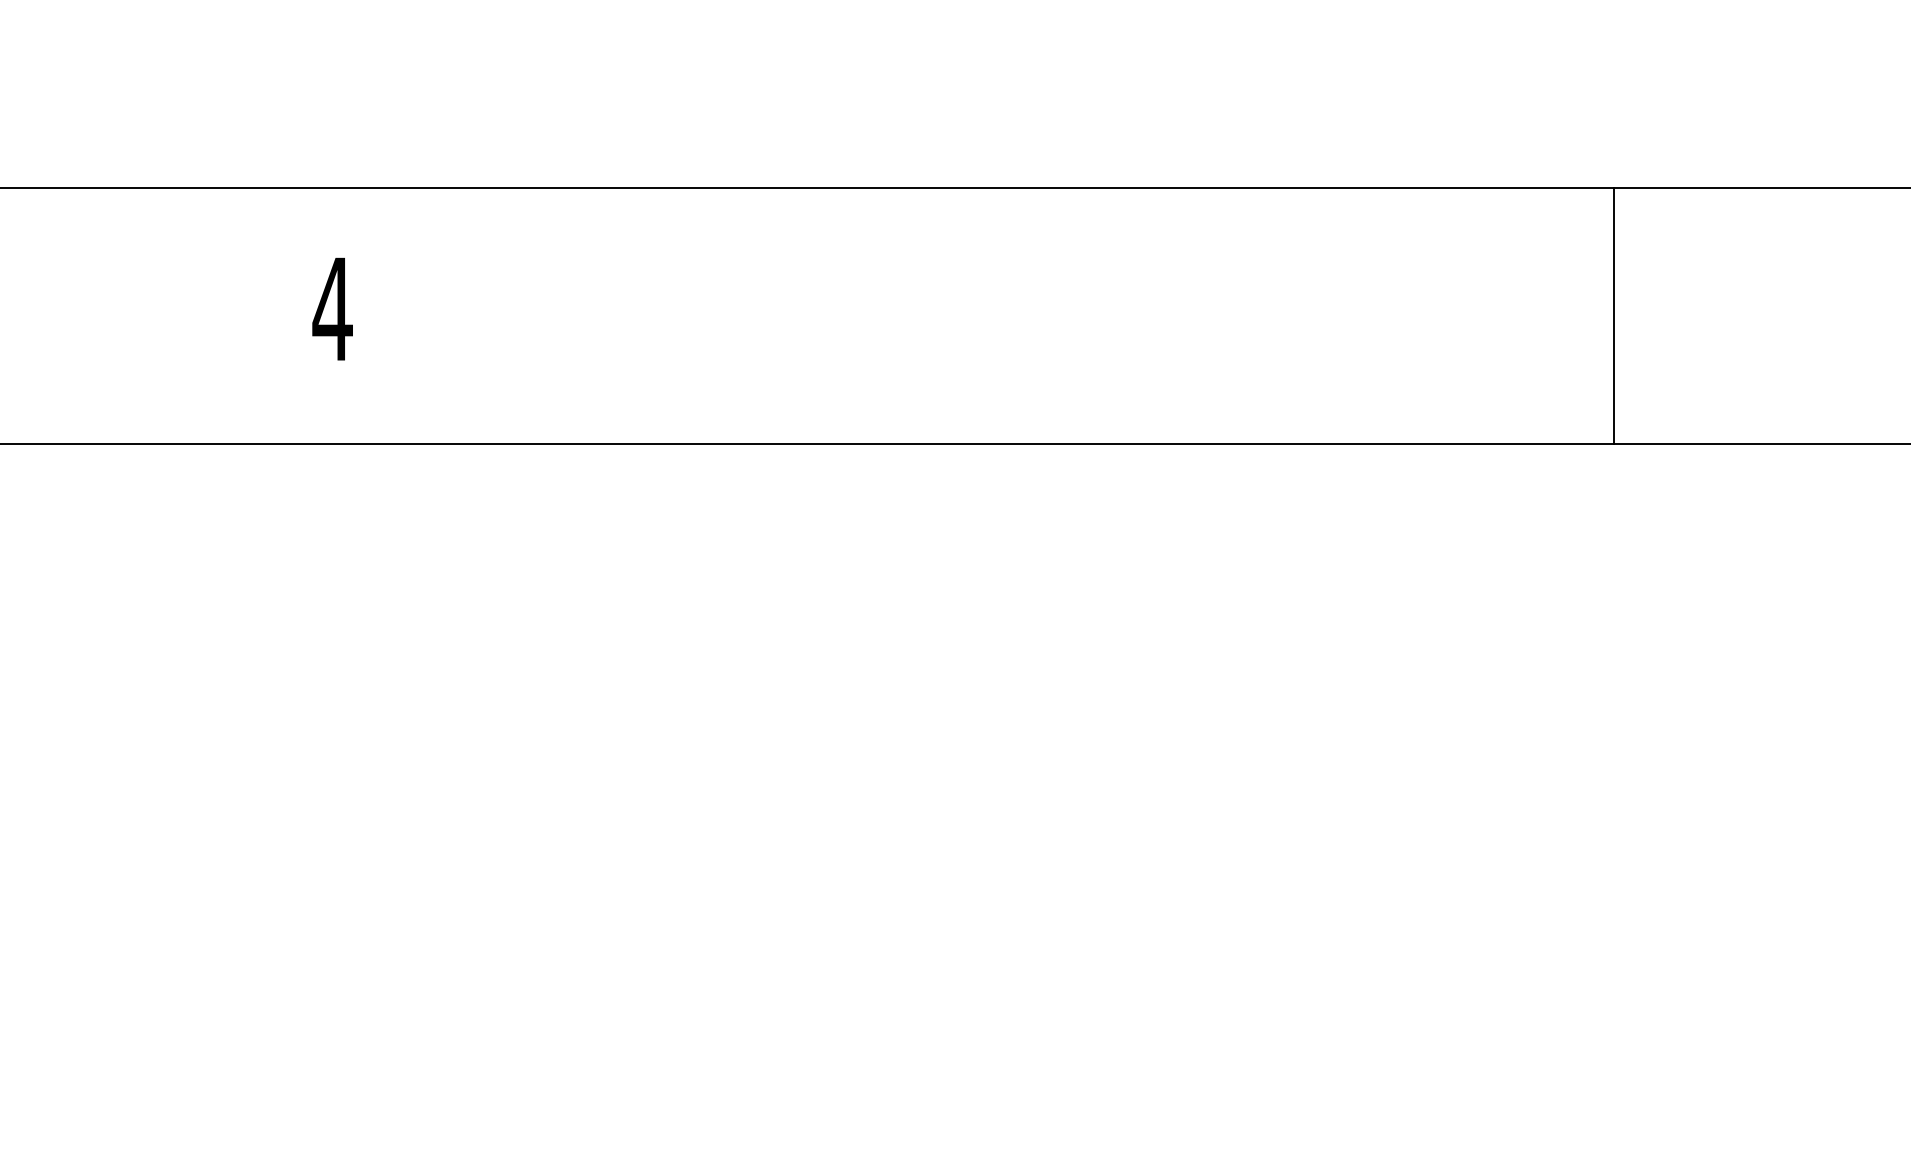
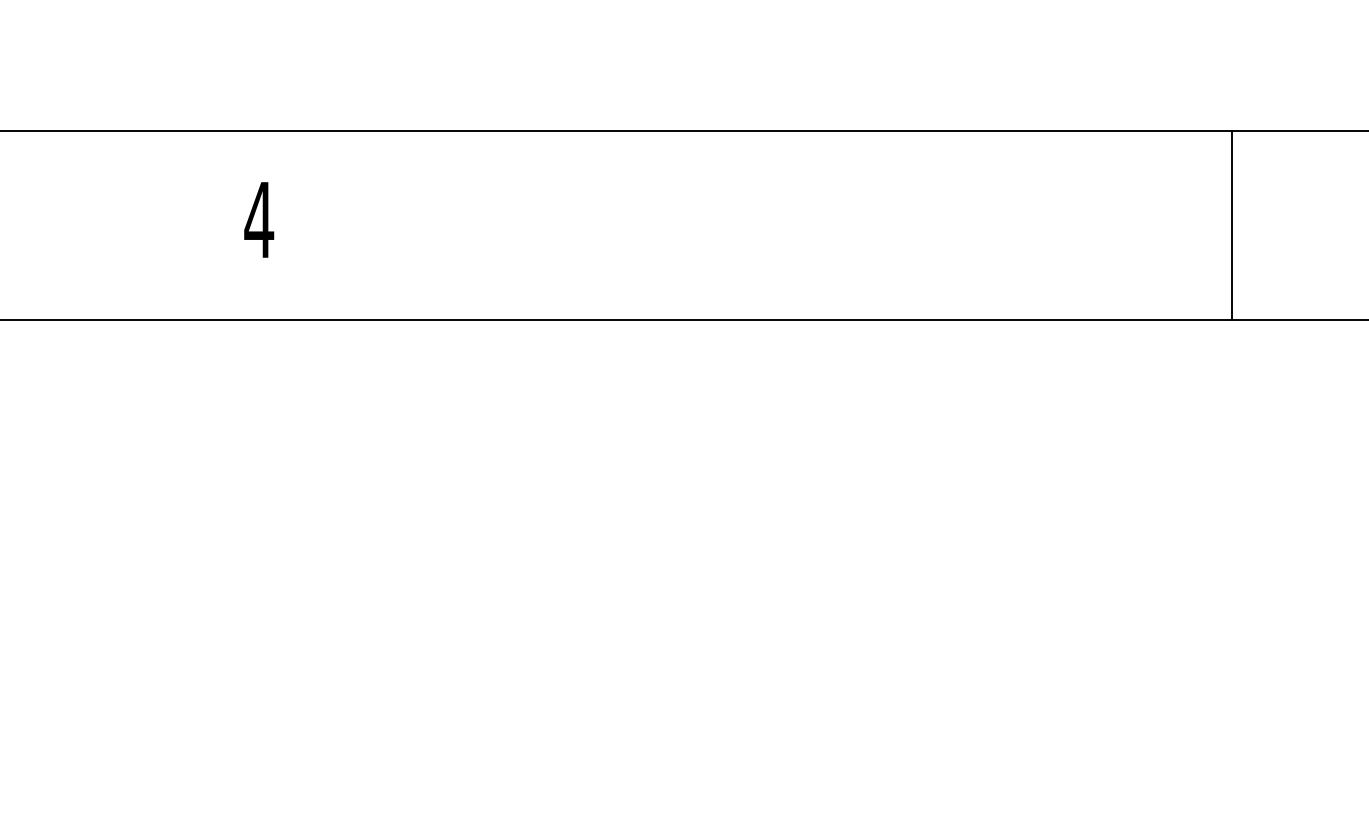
line: (1614, 315) -> (1232, 224), moved

